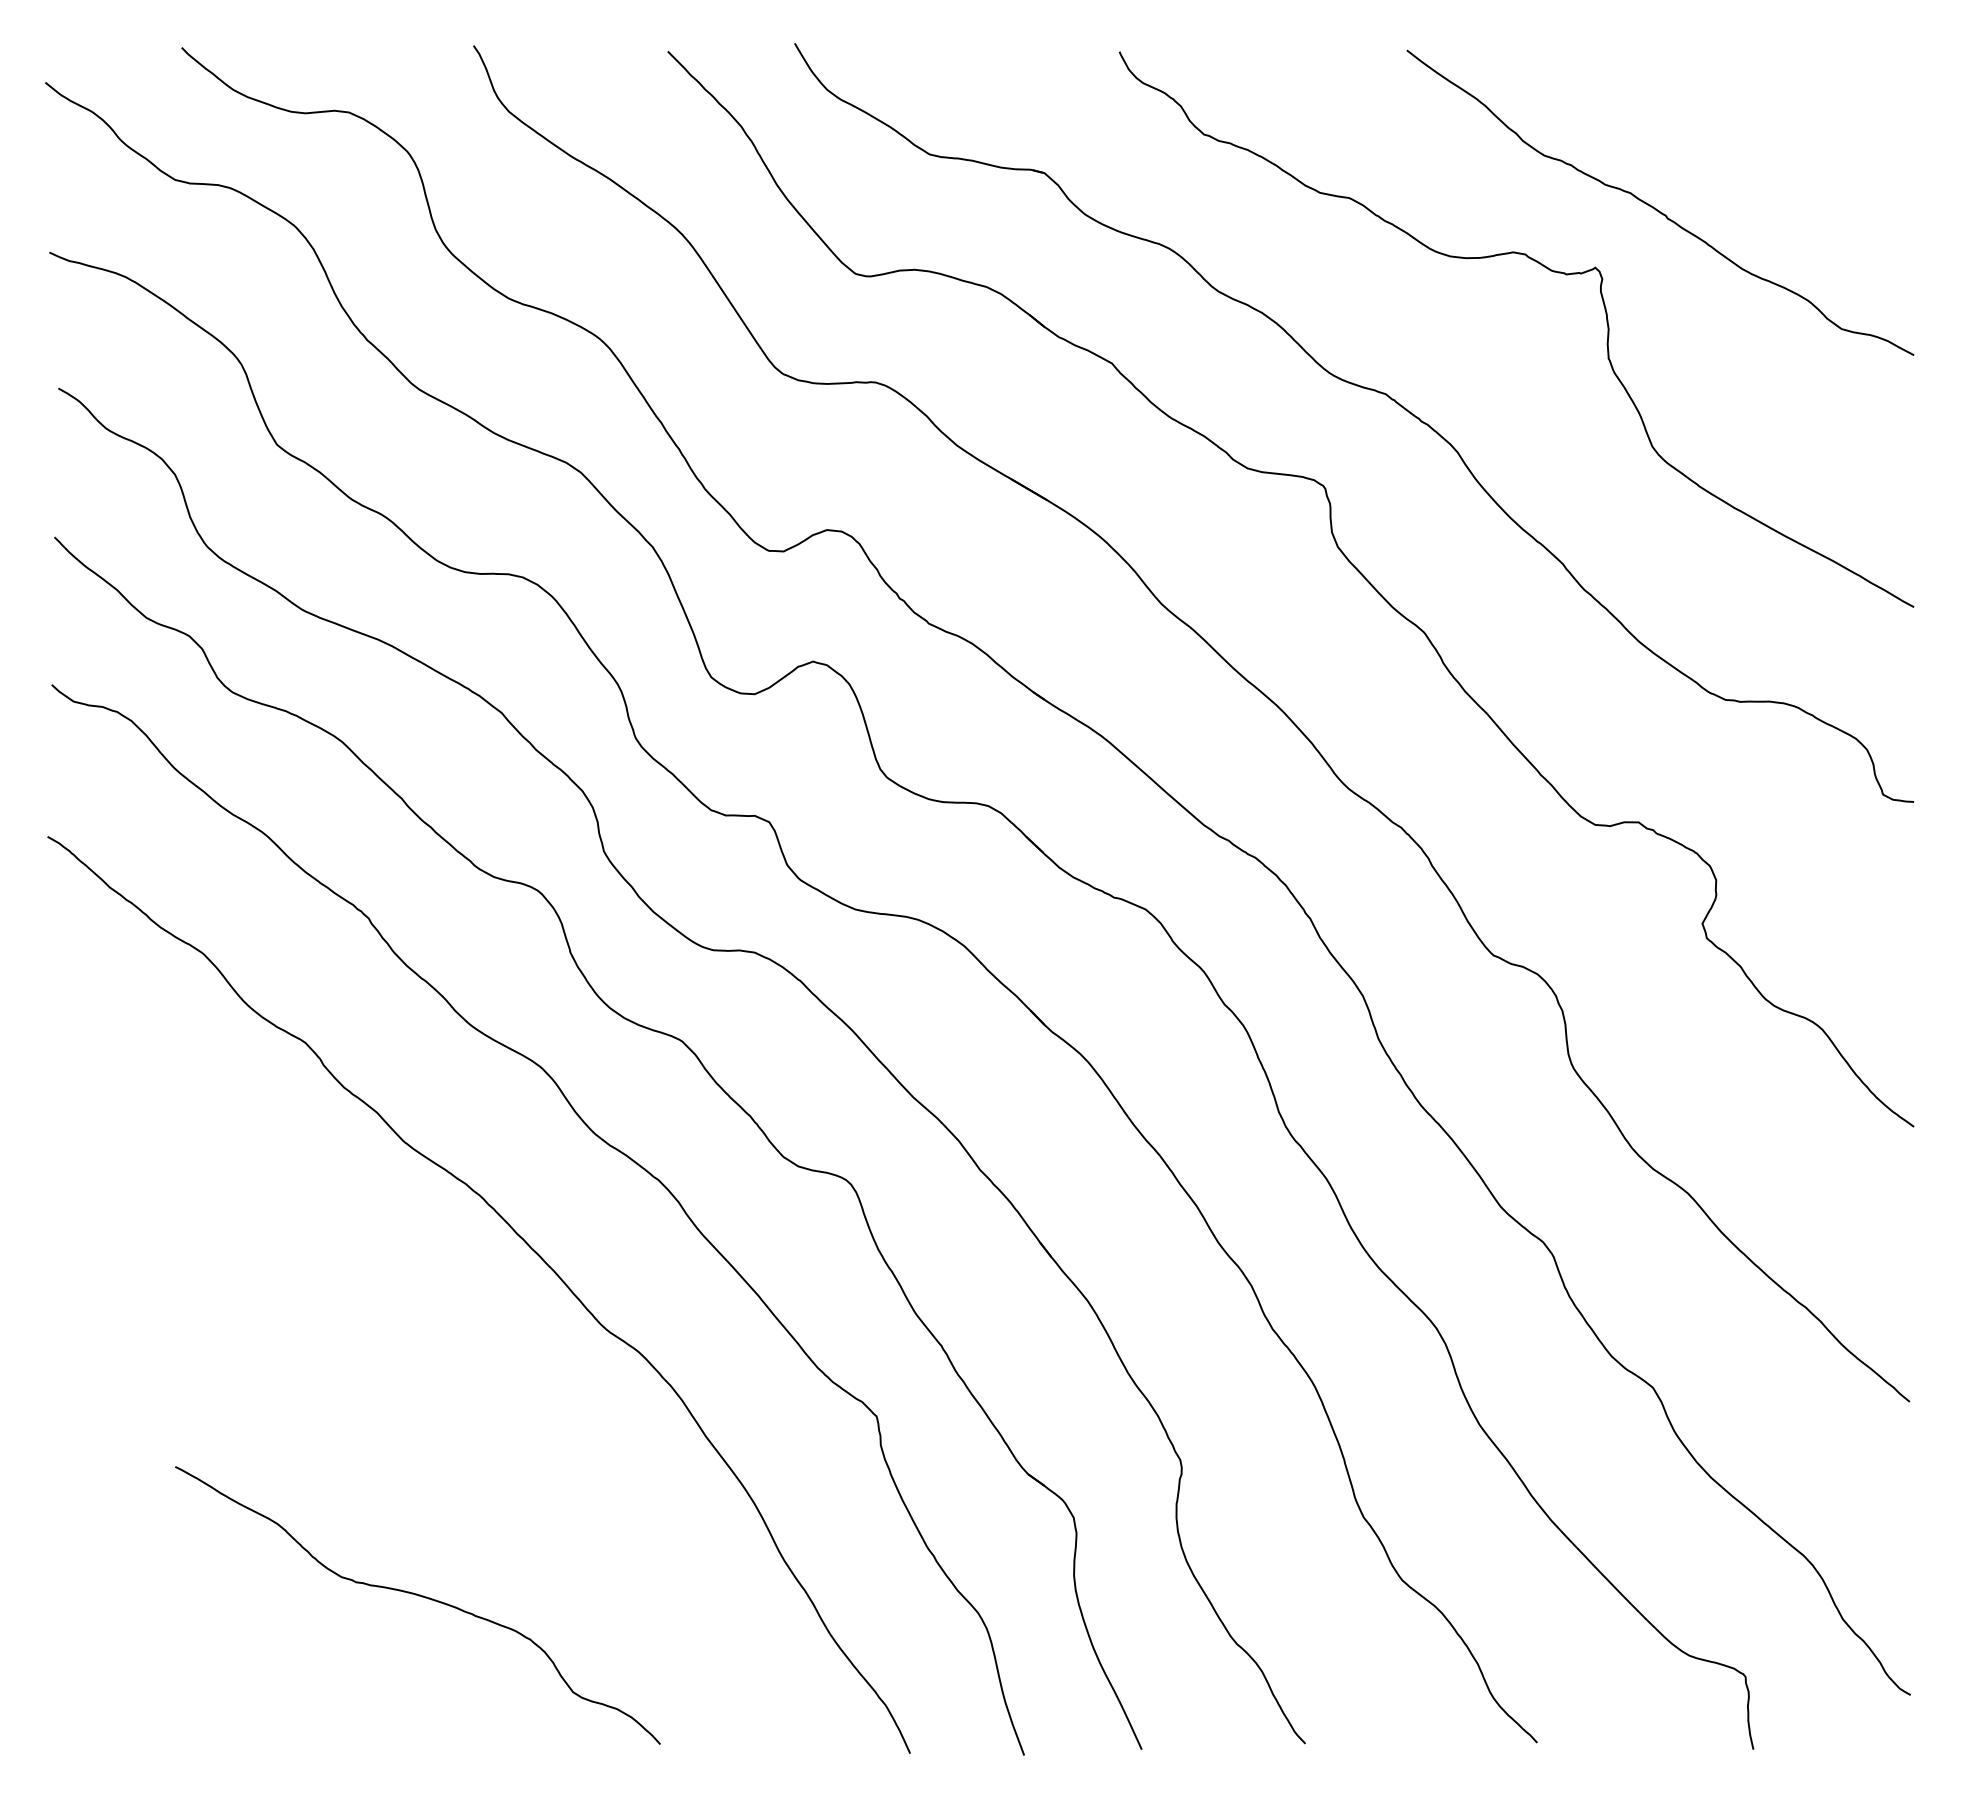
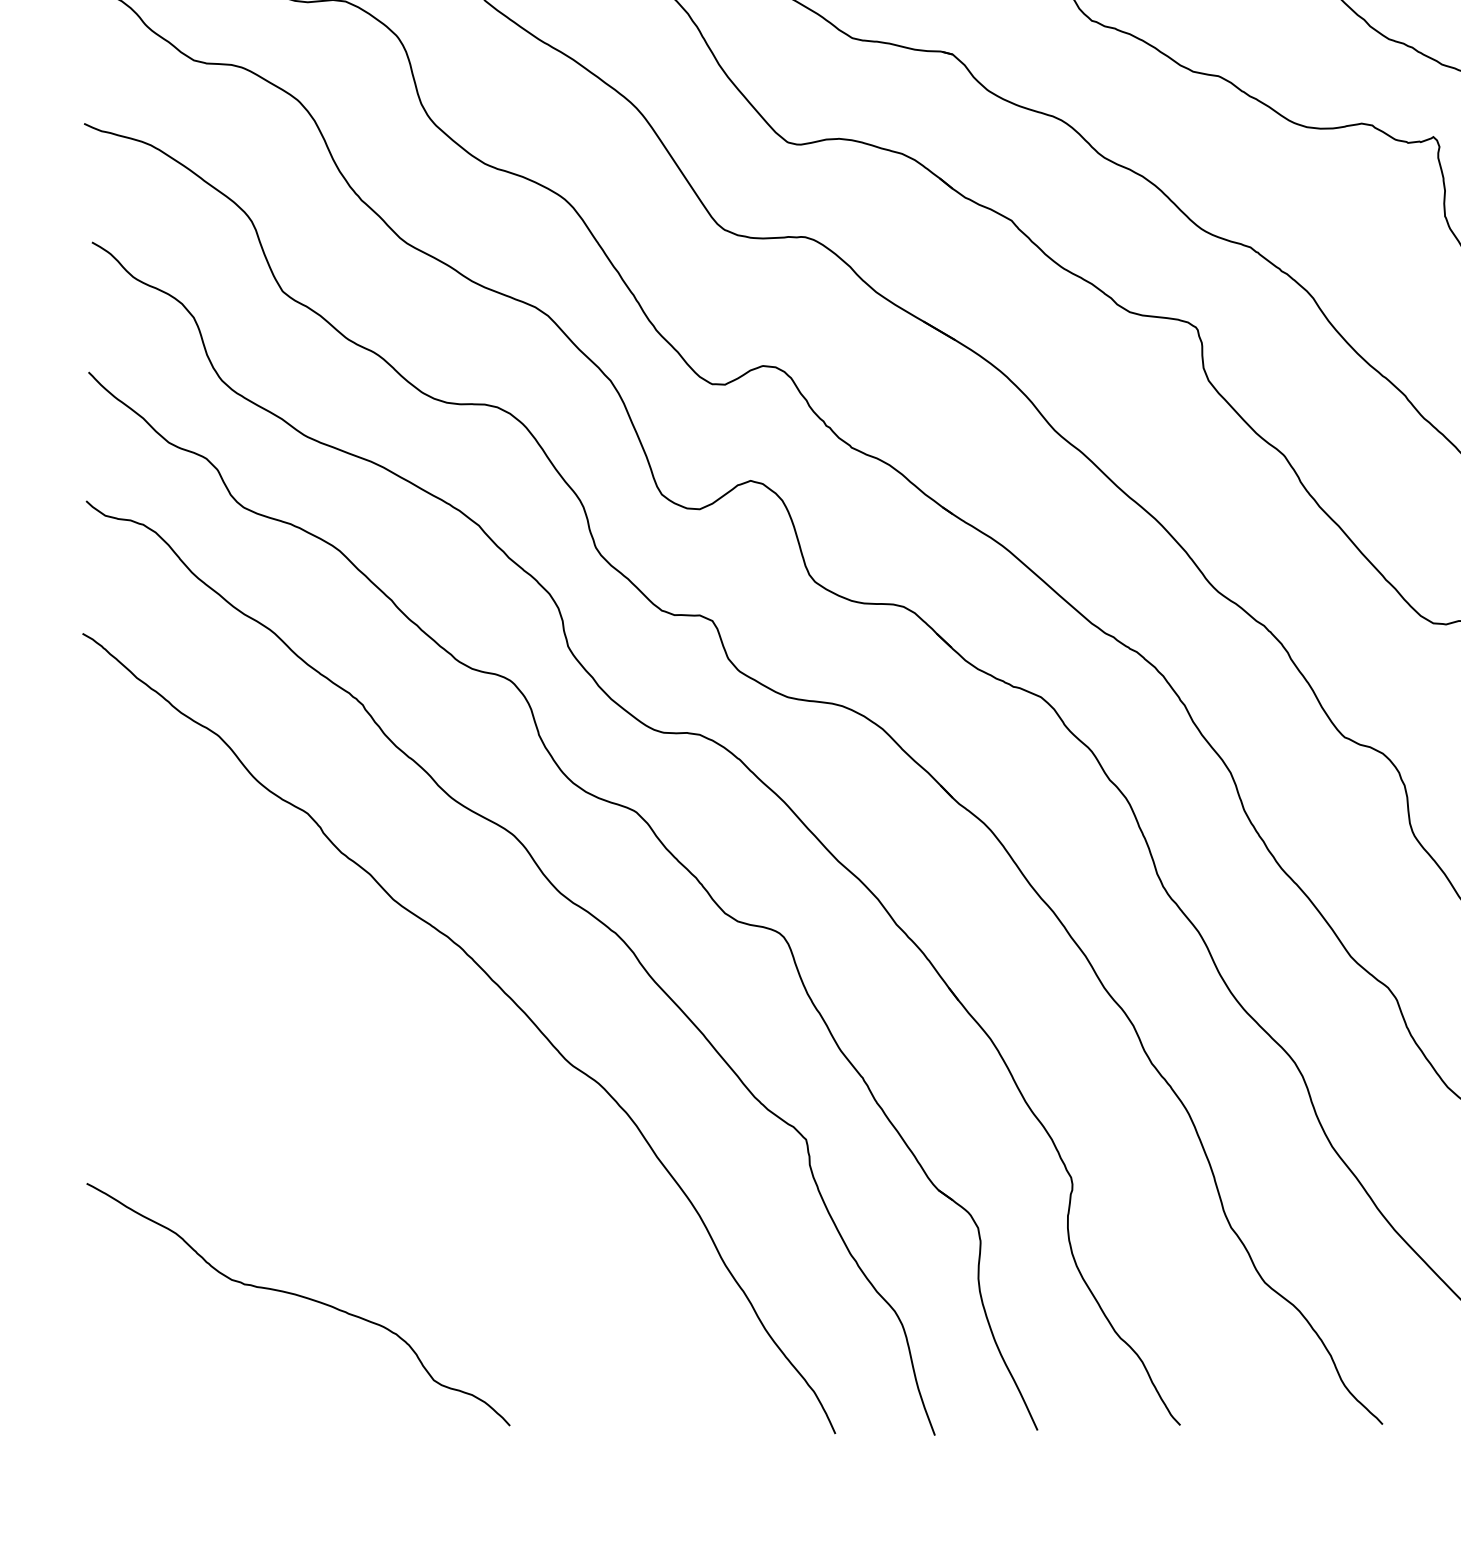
curve: (418, 1596) -> (298, 1296), moved

